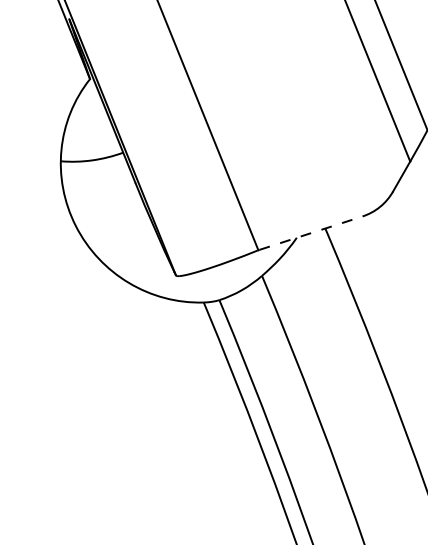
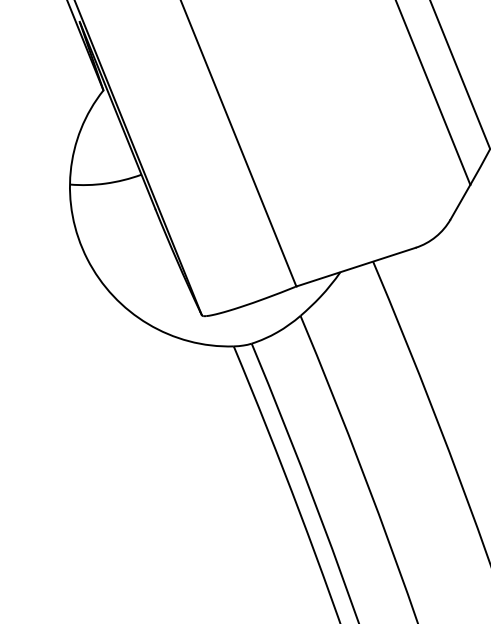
line: (311, 232) -> (357, 266), dashed -> solid

